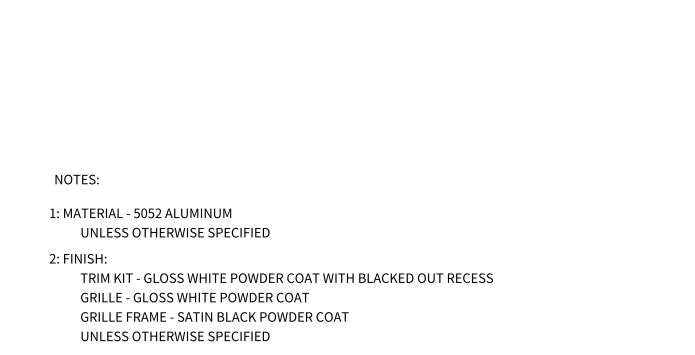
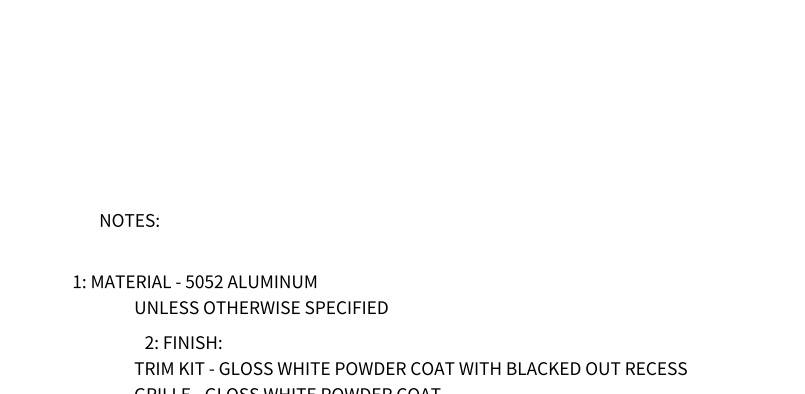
text: (76, 179) -> (129, 220), moved
text: (140, 213) -> (194, 281), moved
text: (77, 258) -> (182, 342), moved

